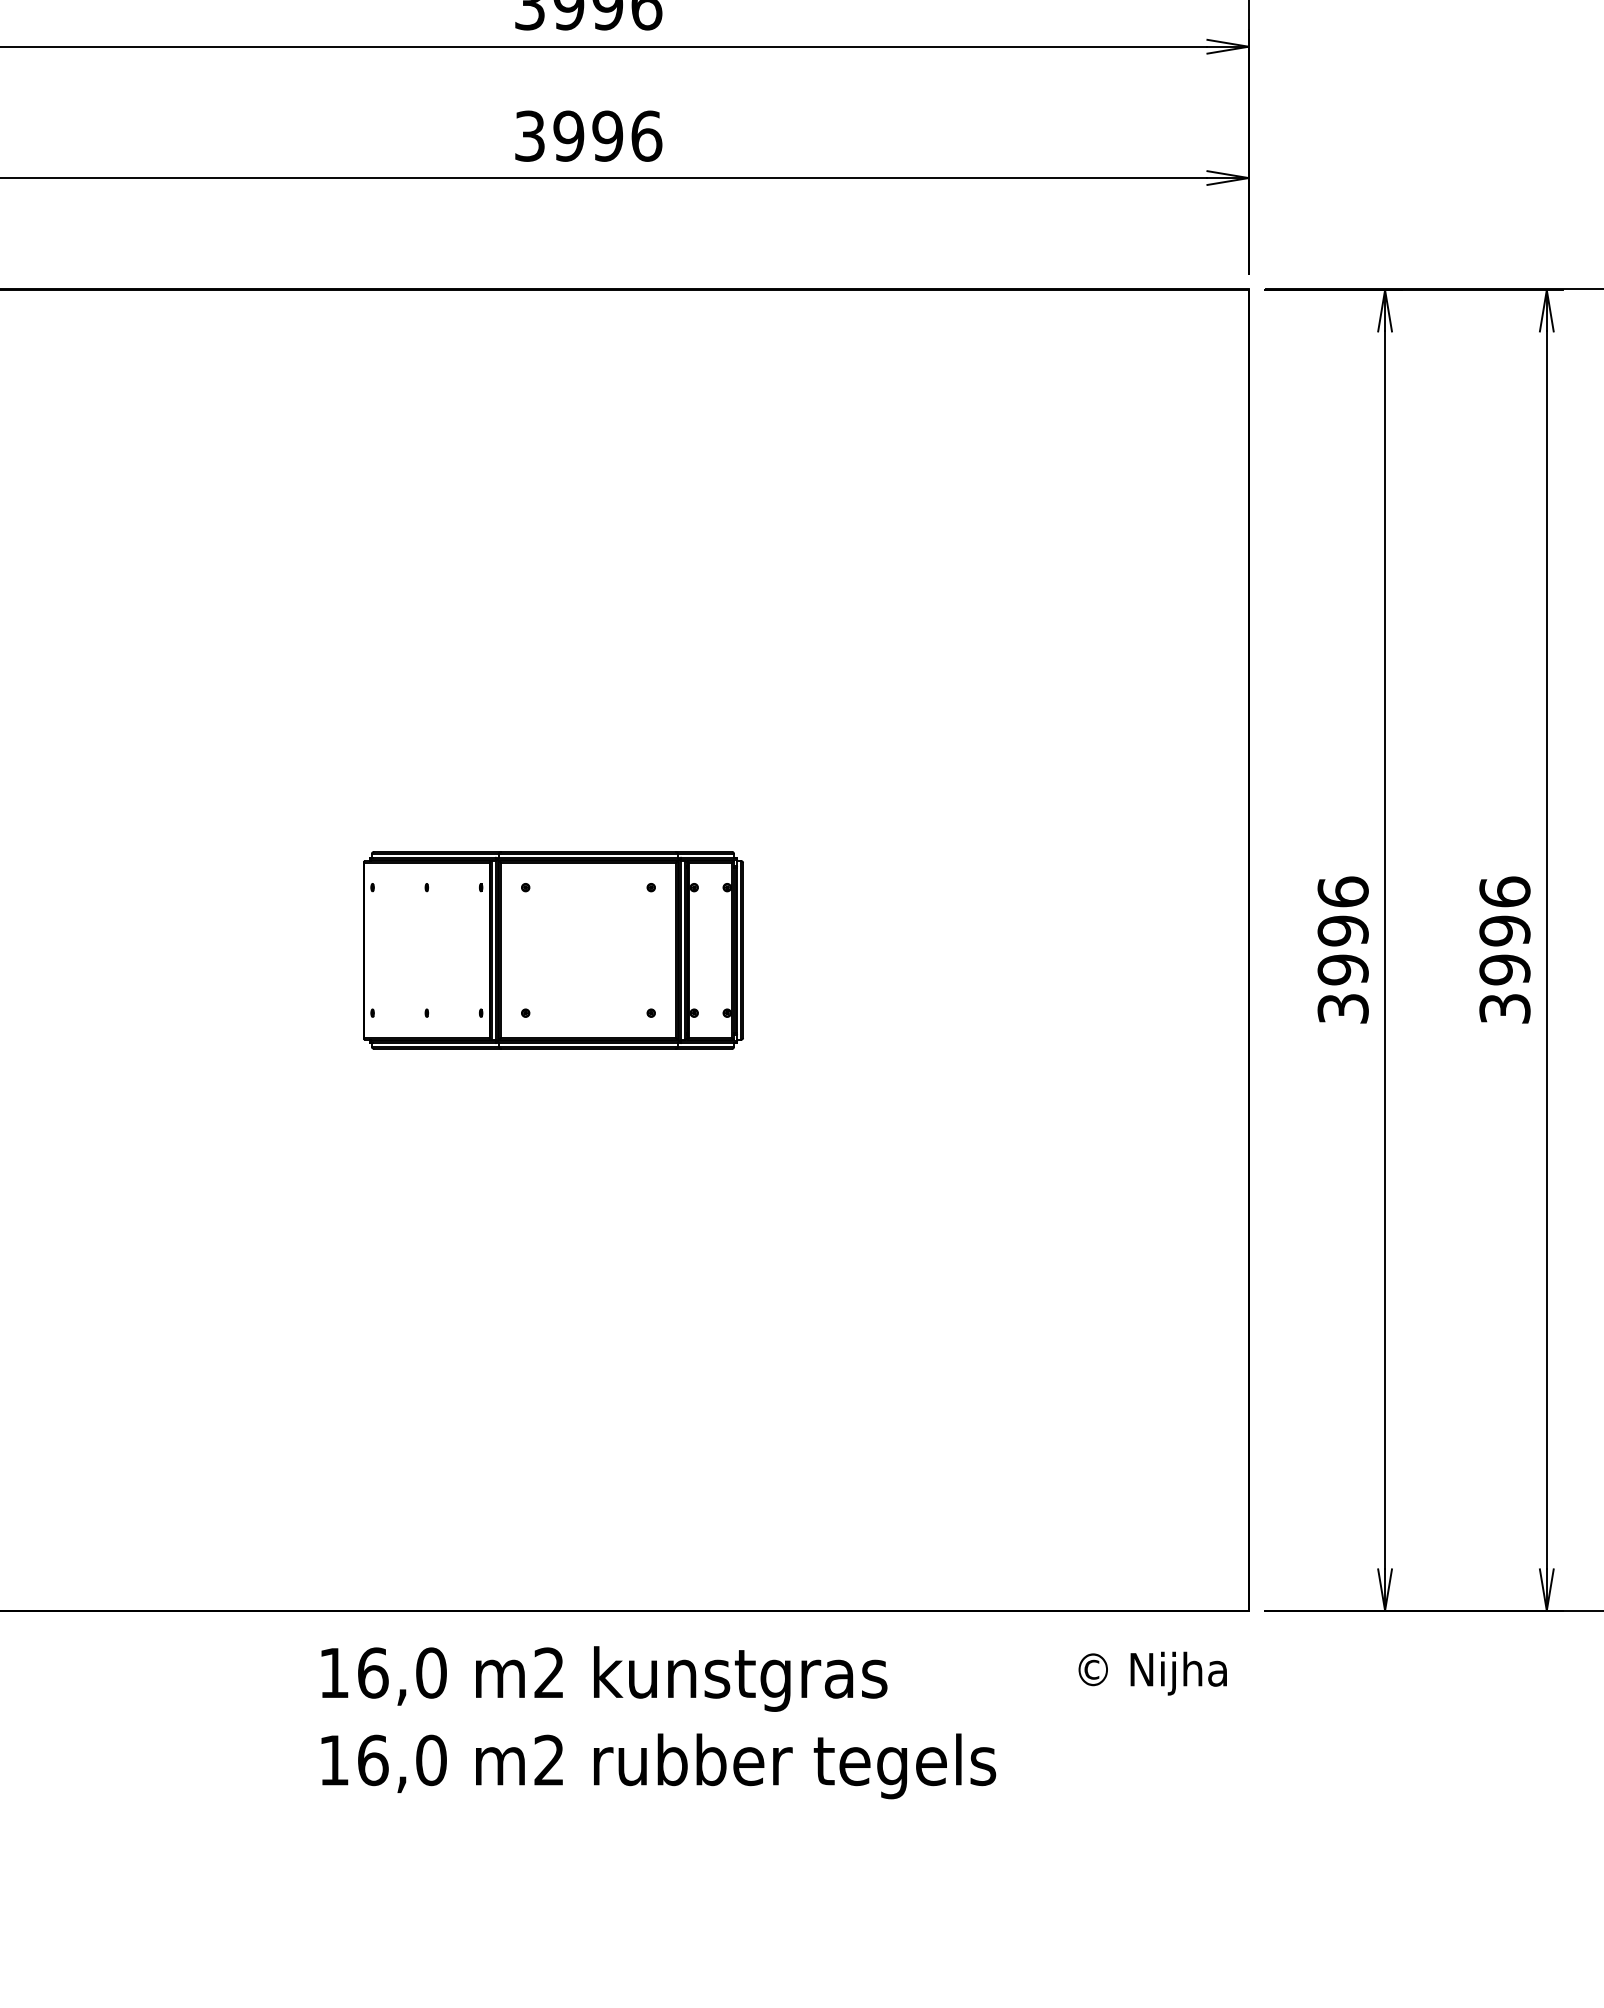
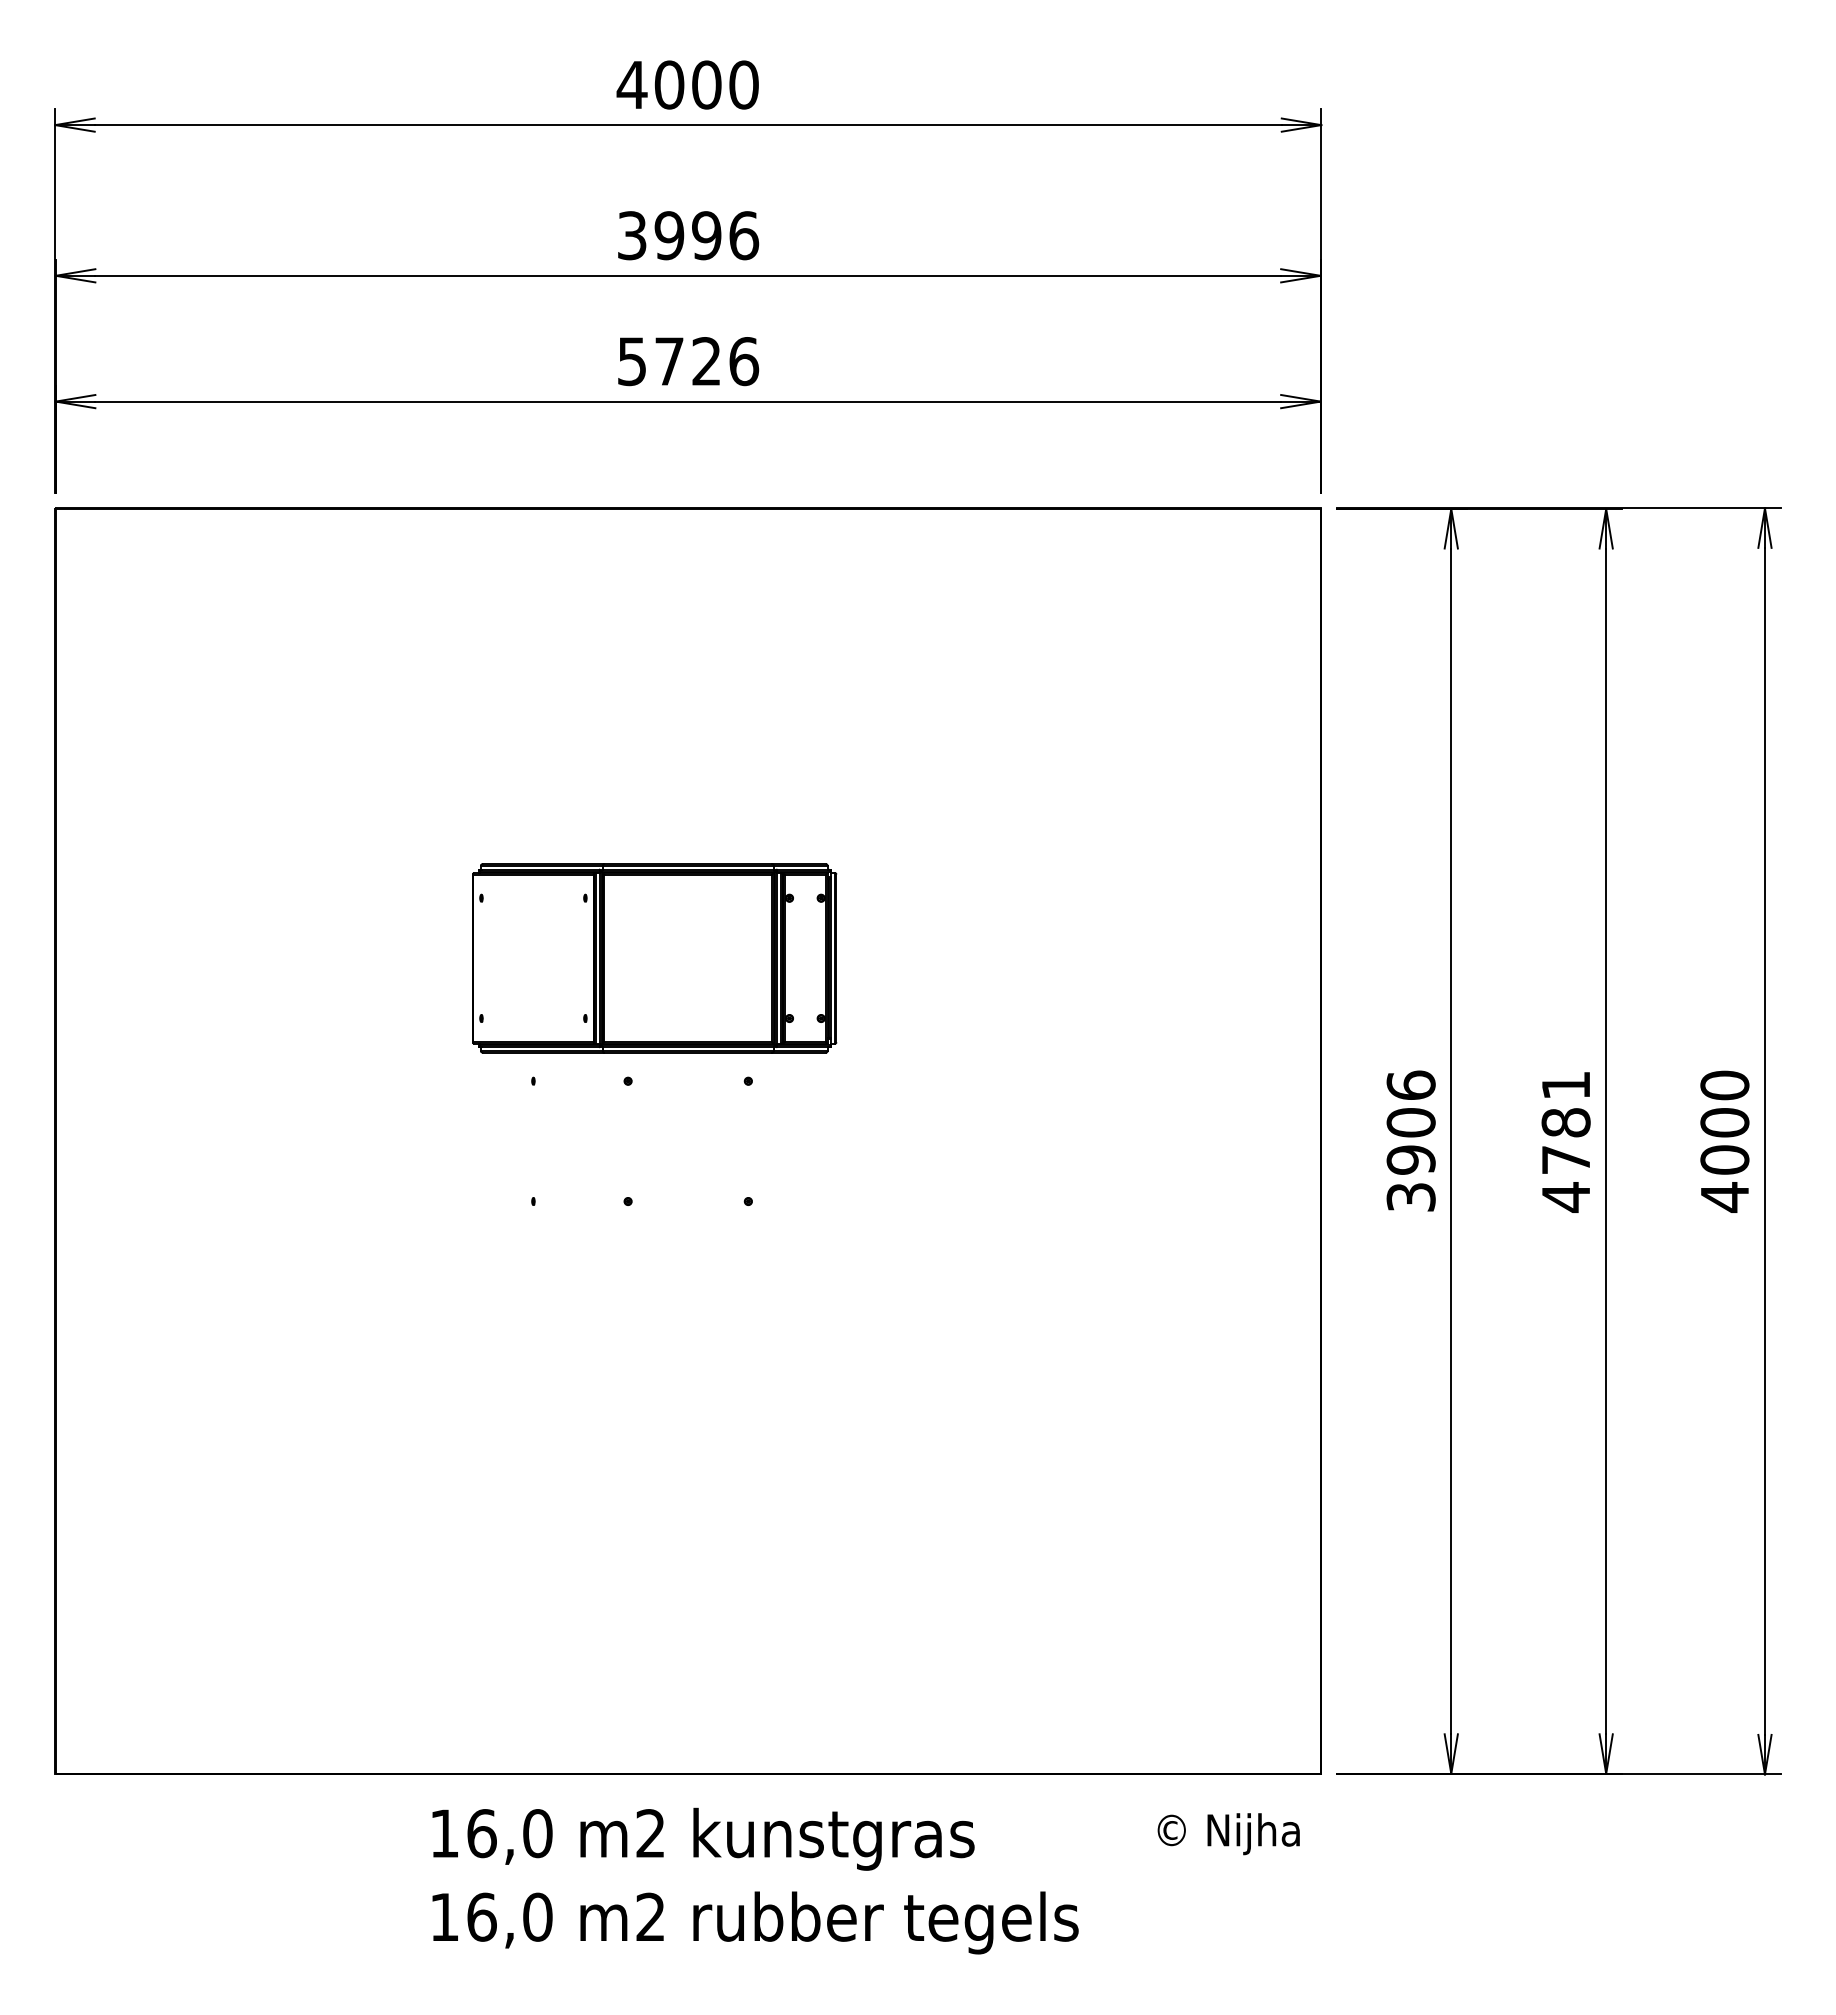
text: (568, 136) -> (669, 361), 3996 -> 5726
text: (1342, 930) -> (1410, 1122), 3996 -> 3906
part: (553, 950) -> (654, 958), moved
text: (1504, 950) -> (1565, 1141), 3996 -> 4781

